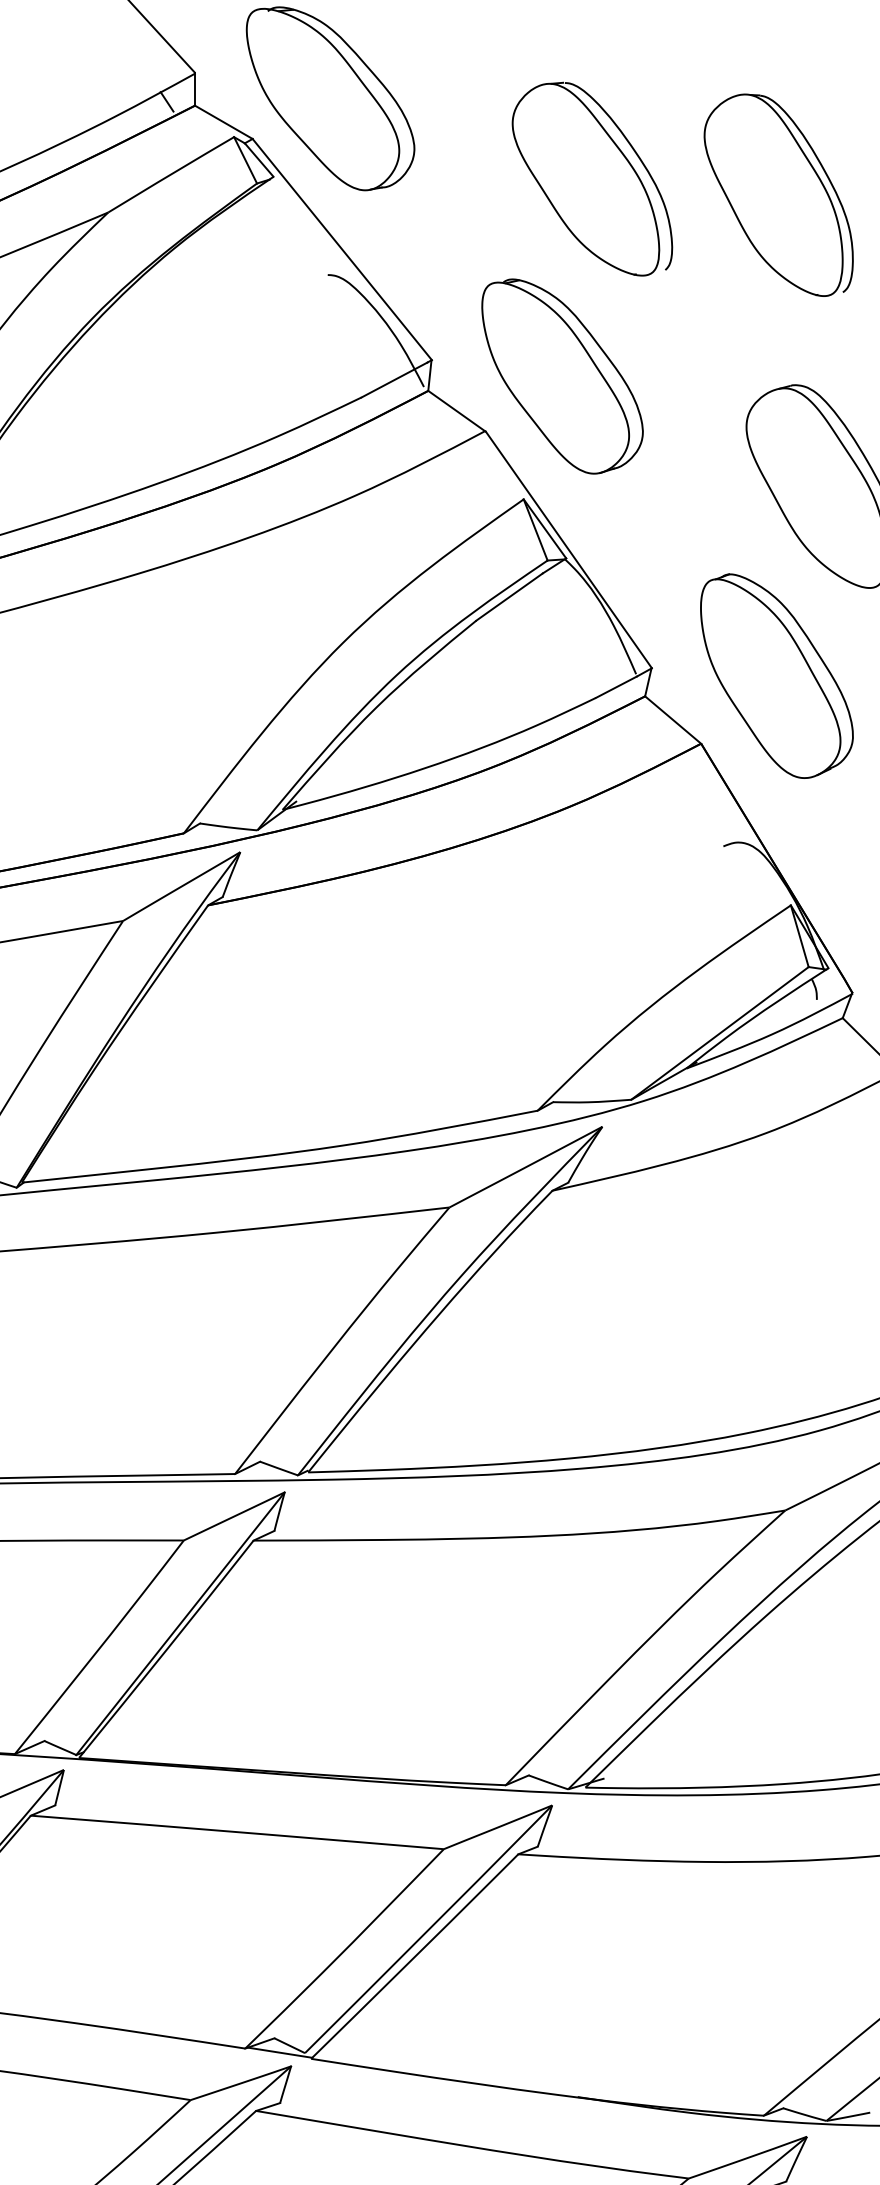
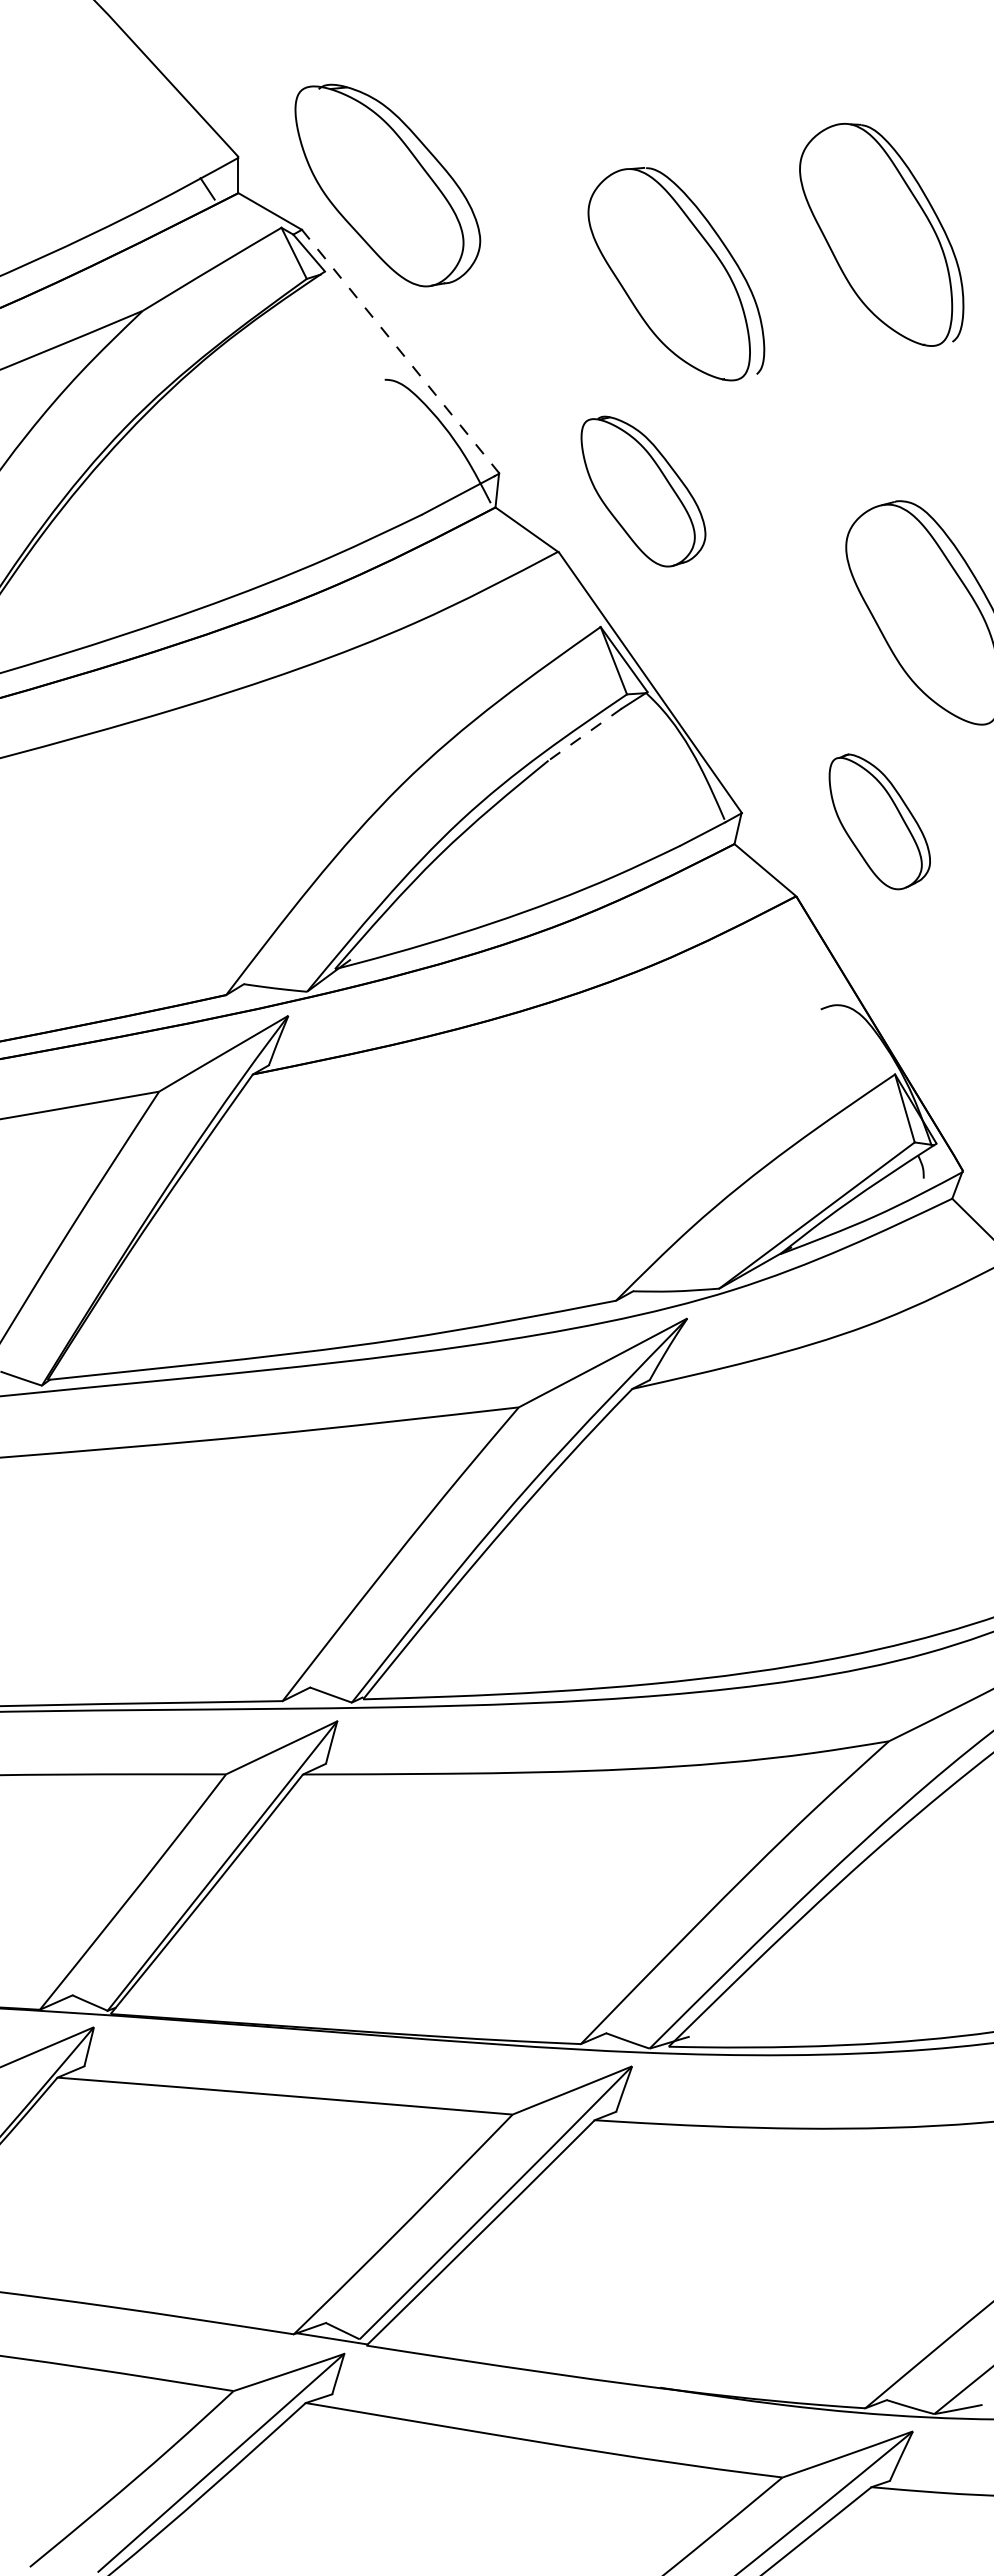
part: (778, 194) -> (881, 234), moved
line: (342, 249) -> (400, 351), solid -> dashed
part: (562, 376) -> (643, 491), size x0.7
line: (509, 596) -> (585, 734), solid -> dashed
part: (776, 675) -> (879, 821), size x0.6

